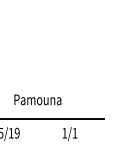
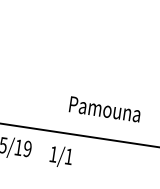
text: (37, 99) -> (104, 108), moved
text: (69, 133) -> (60, 155), moved

